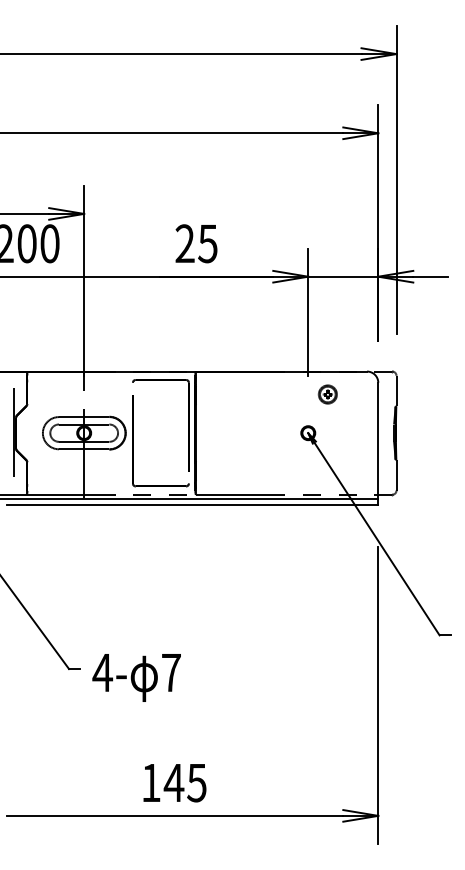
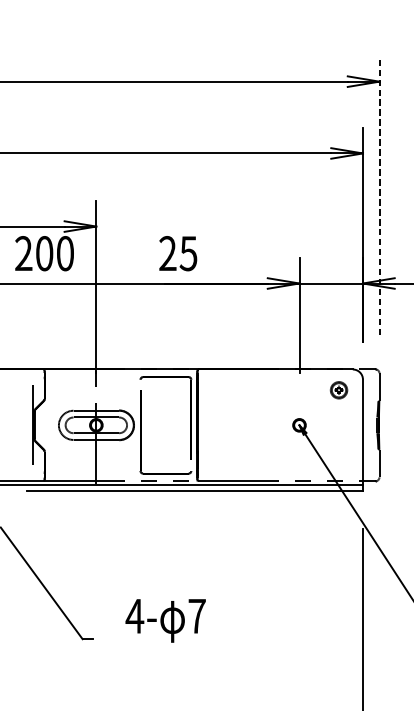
line: (396, 179) -> (379, 195), solid -> dashed
text: (196, 243) -> (178, 253), moved
part: (327, 394) -> (338, 390), moved
text: (136, 677) -> (165, 620), moved

